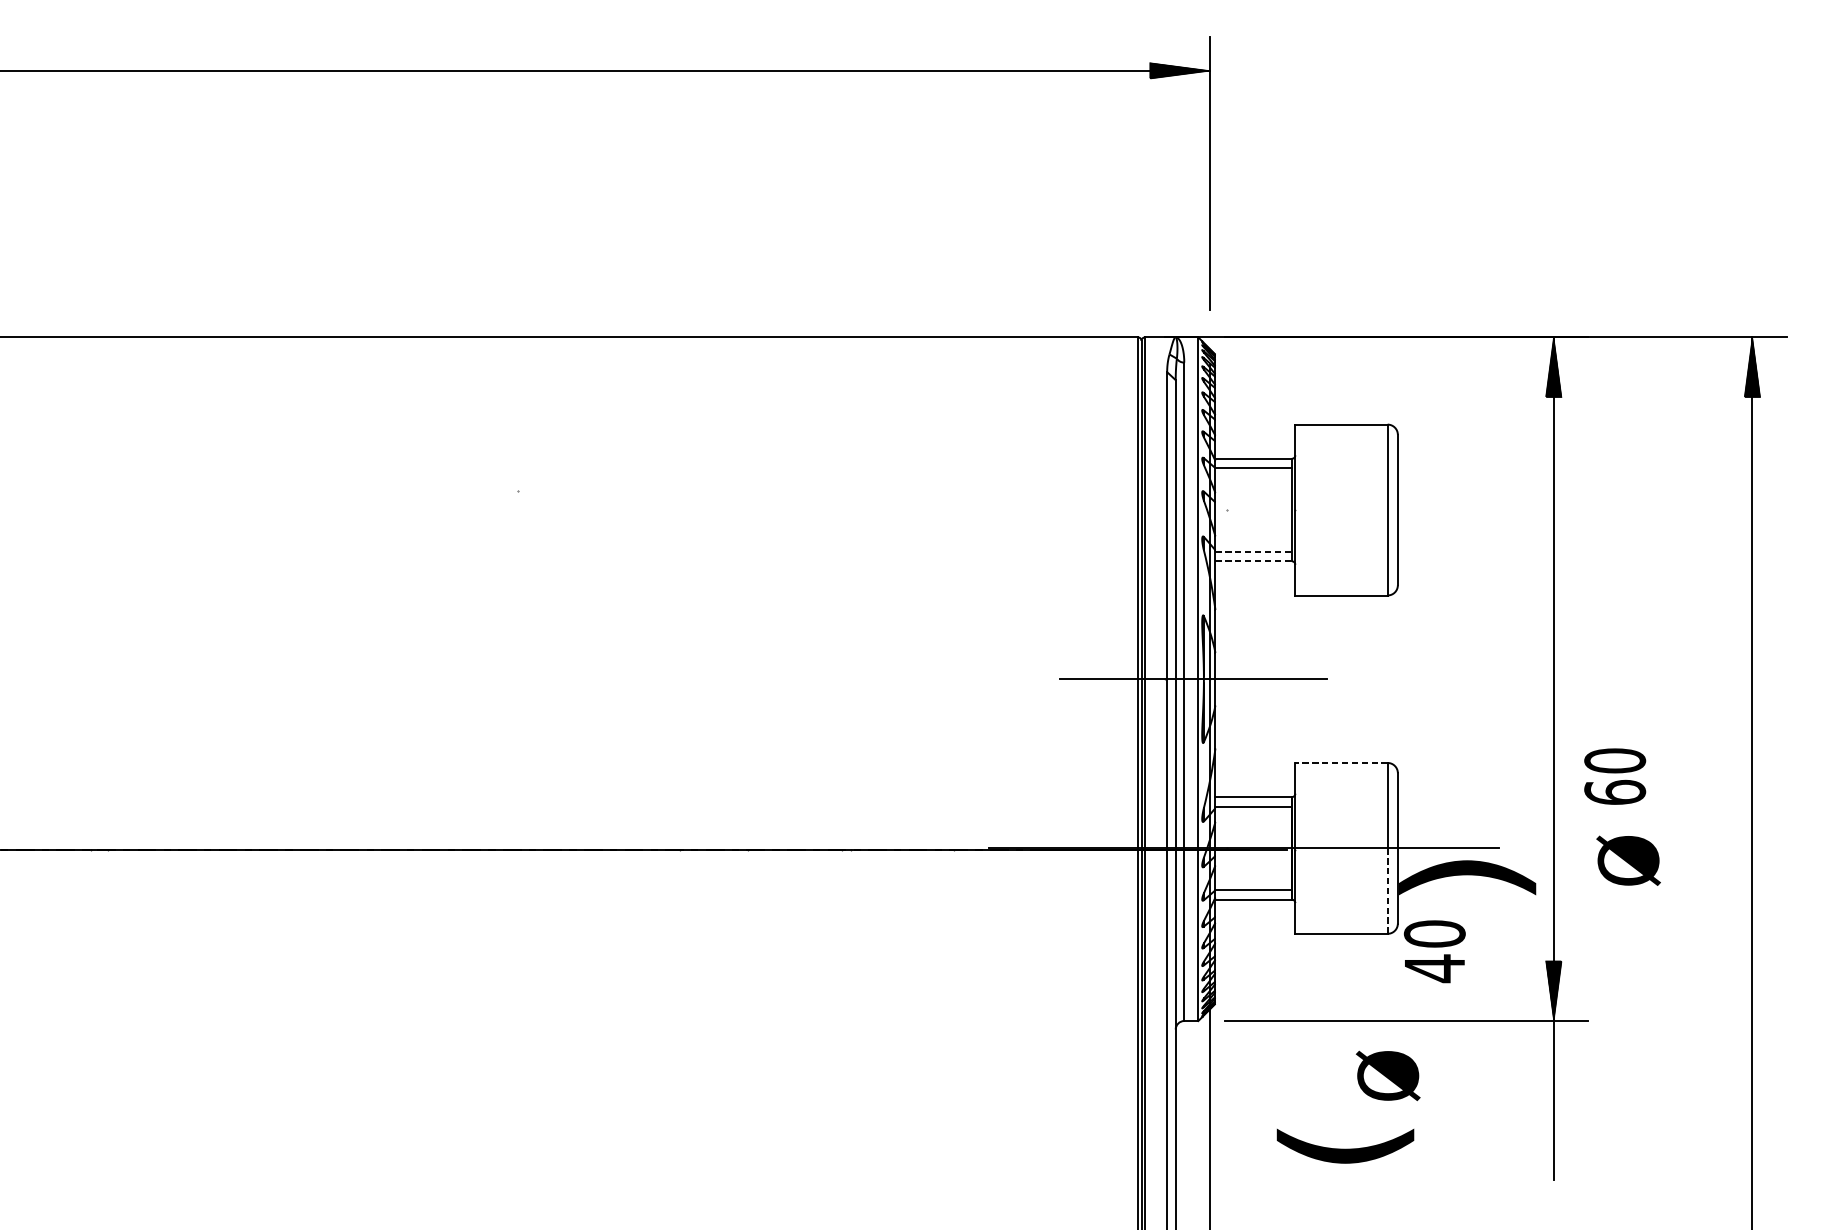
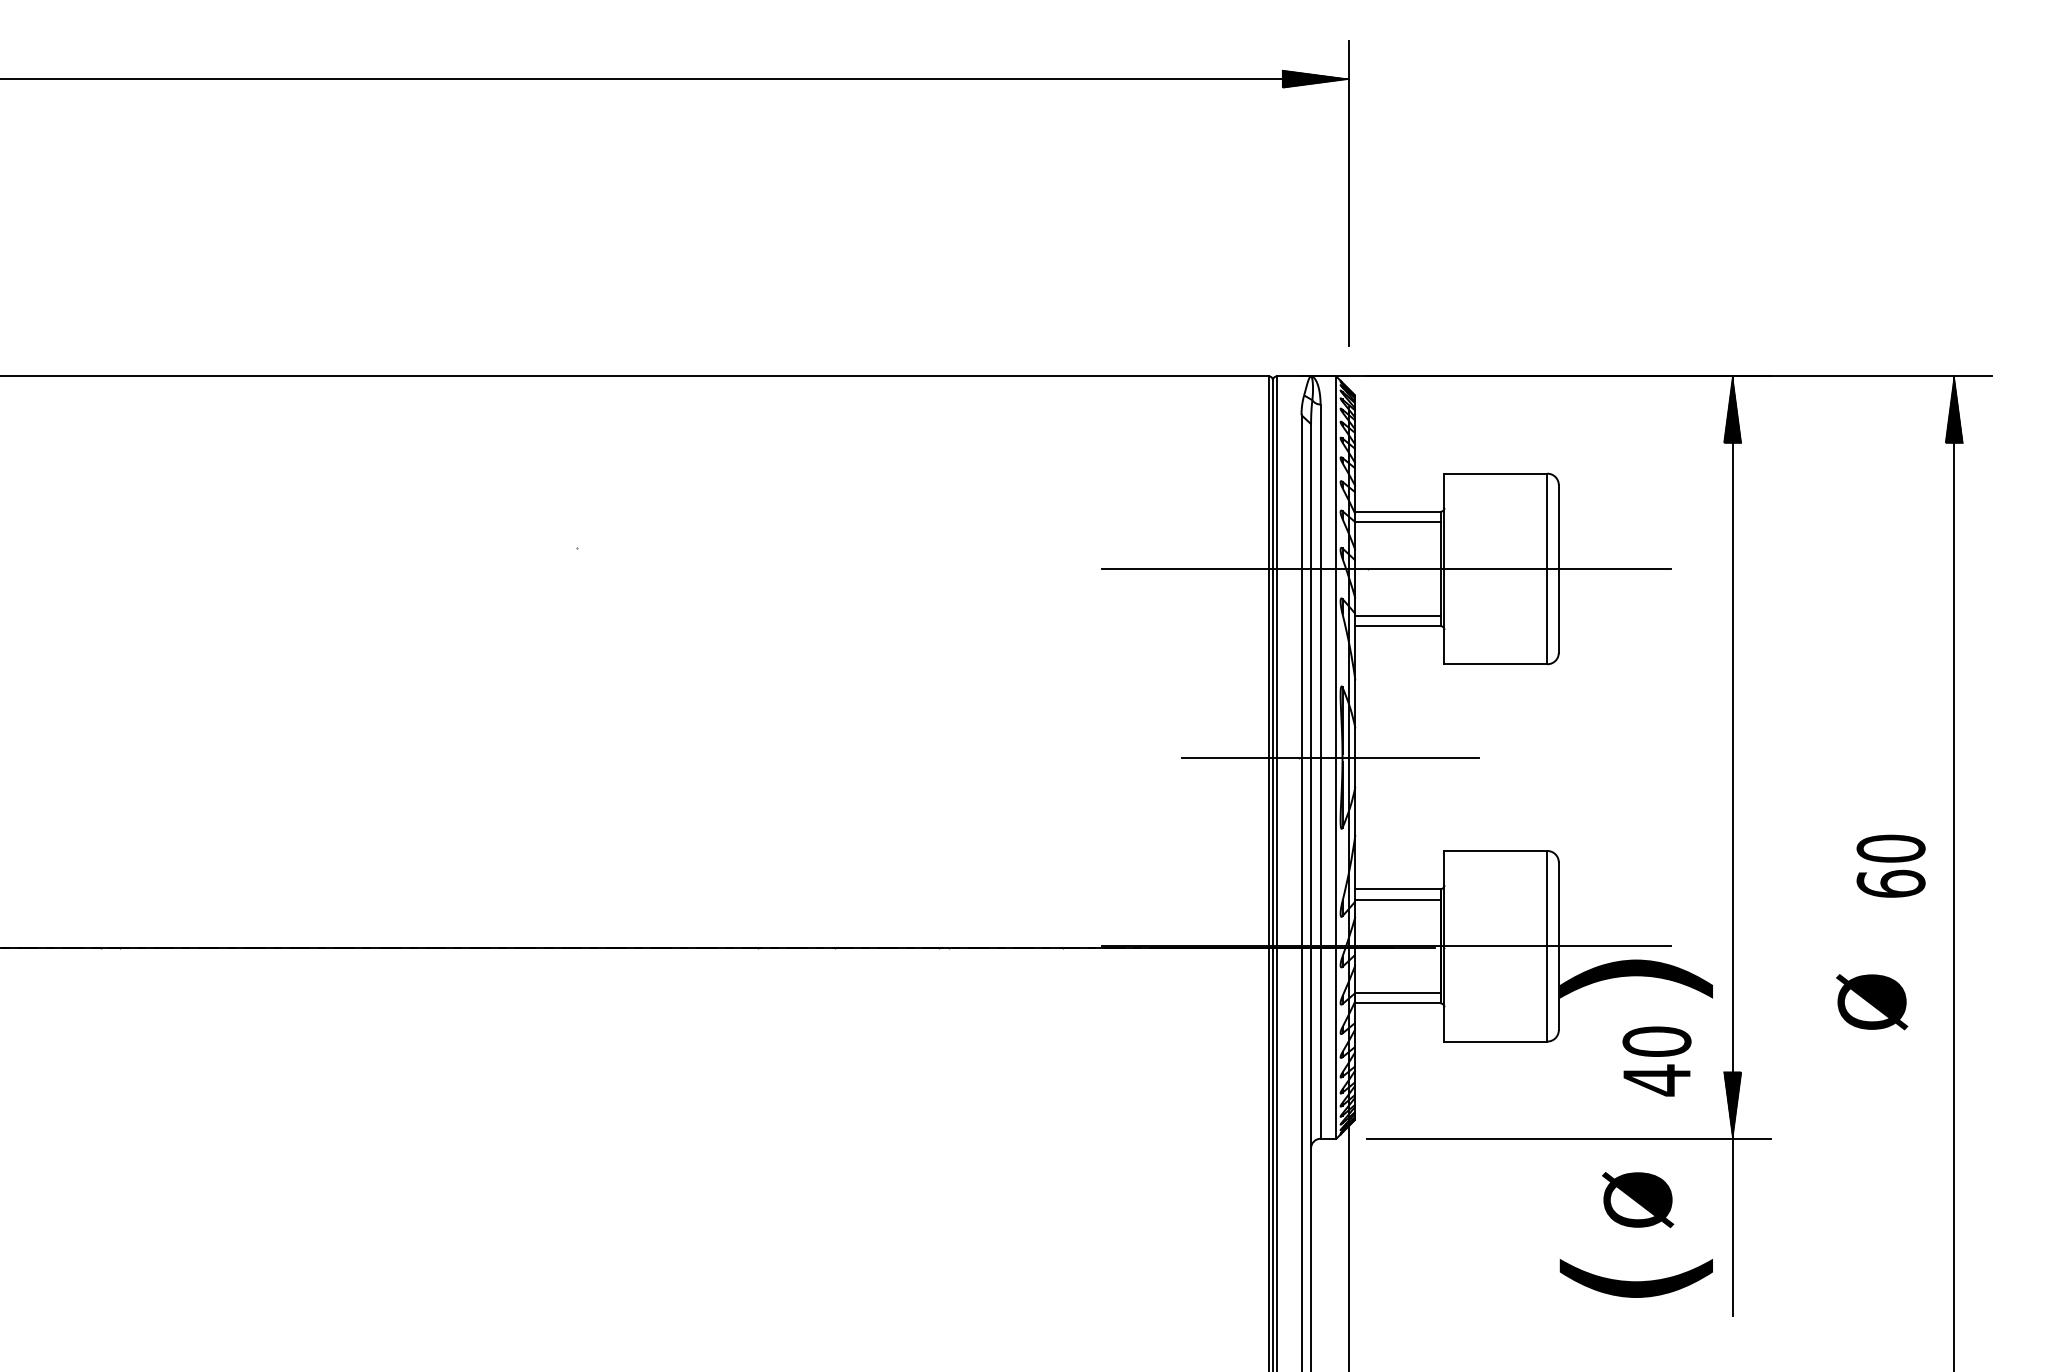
line: (1243, 509) -> (1386, 568), added
line: (1254, 551) -> (1398, 615), dashed -> solid
line: (1254, 561) -> (1398, 626), dashed -> solid
line: (1341, 763) -> (1495, 851), dashed -> solid
text: (1614, 775) -> (1890, 865), moved
text: (1628, 861) -> (1872, 1002), moved
line: (1387, 890) -> (1547, 993), dashed -> solid
text: (1434, 951) -> (1656, 1061), moved
text: (1388, 1076) -> (1638, 1200), moved
text: (1344, 1146) -> (1635, 1278), moved

